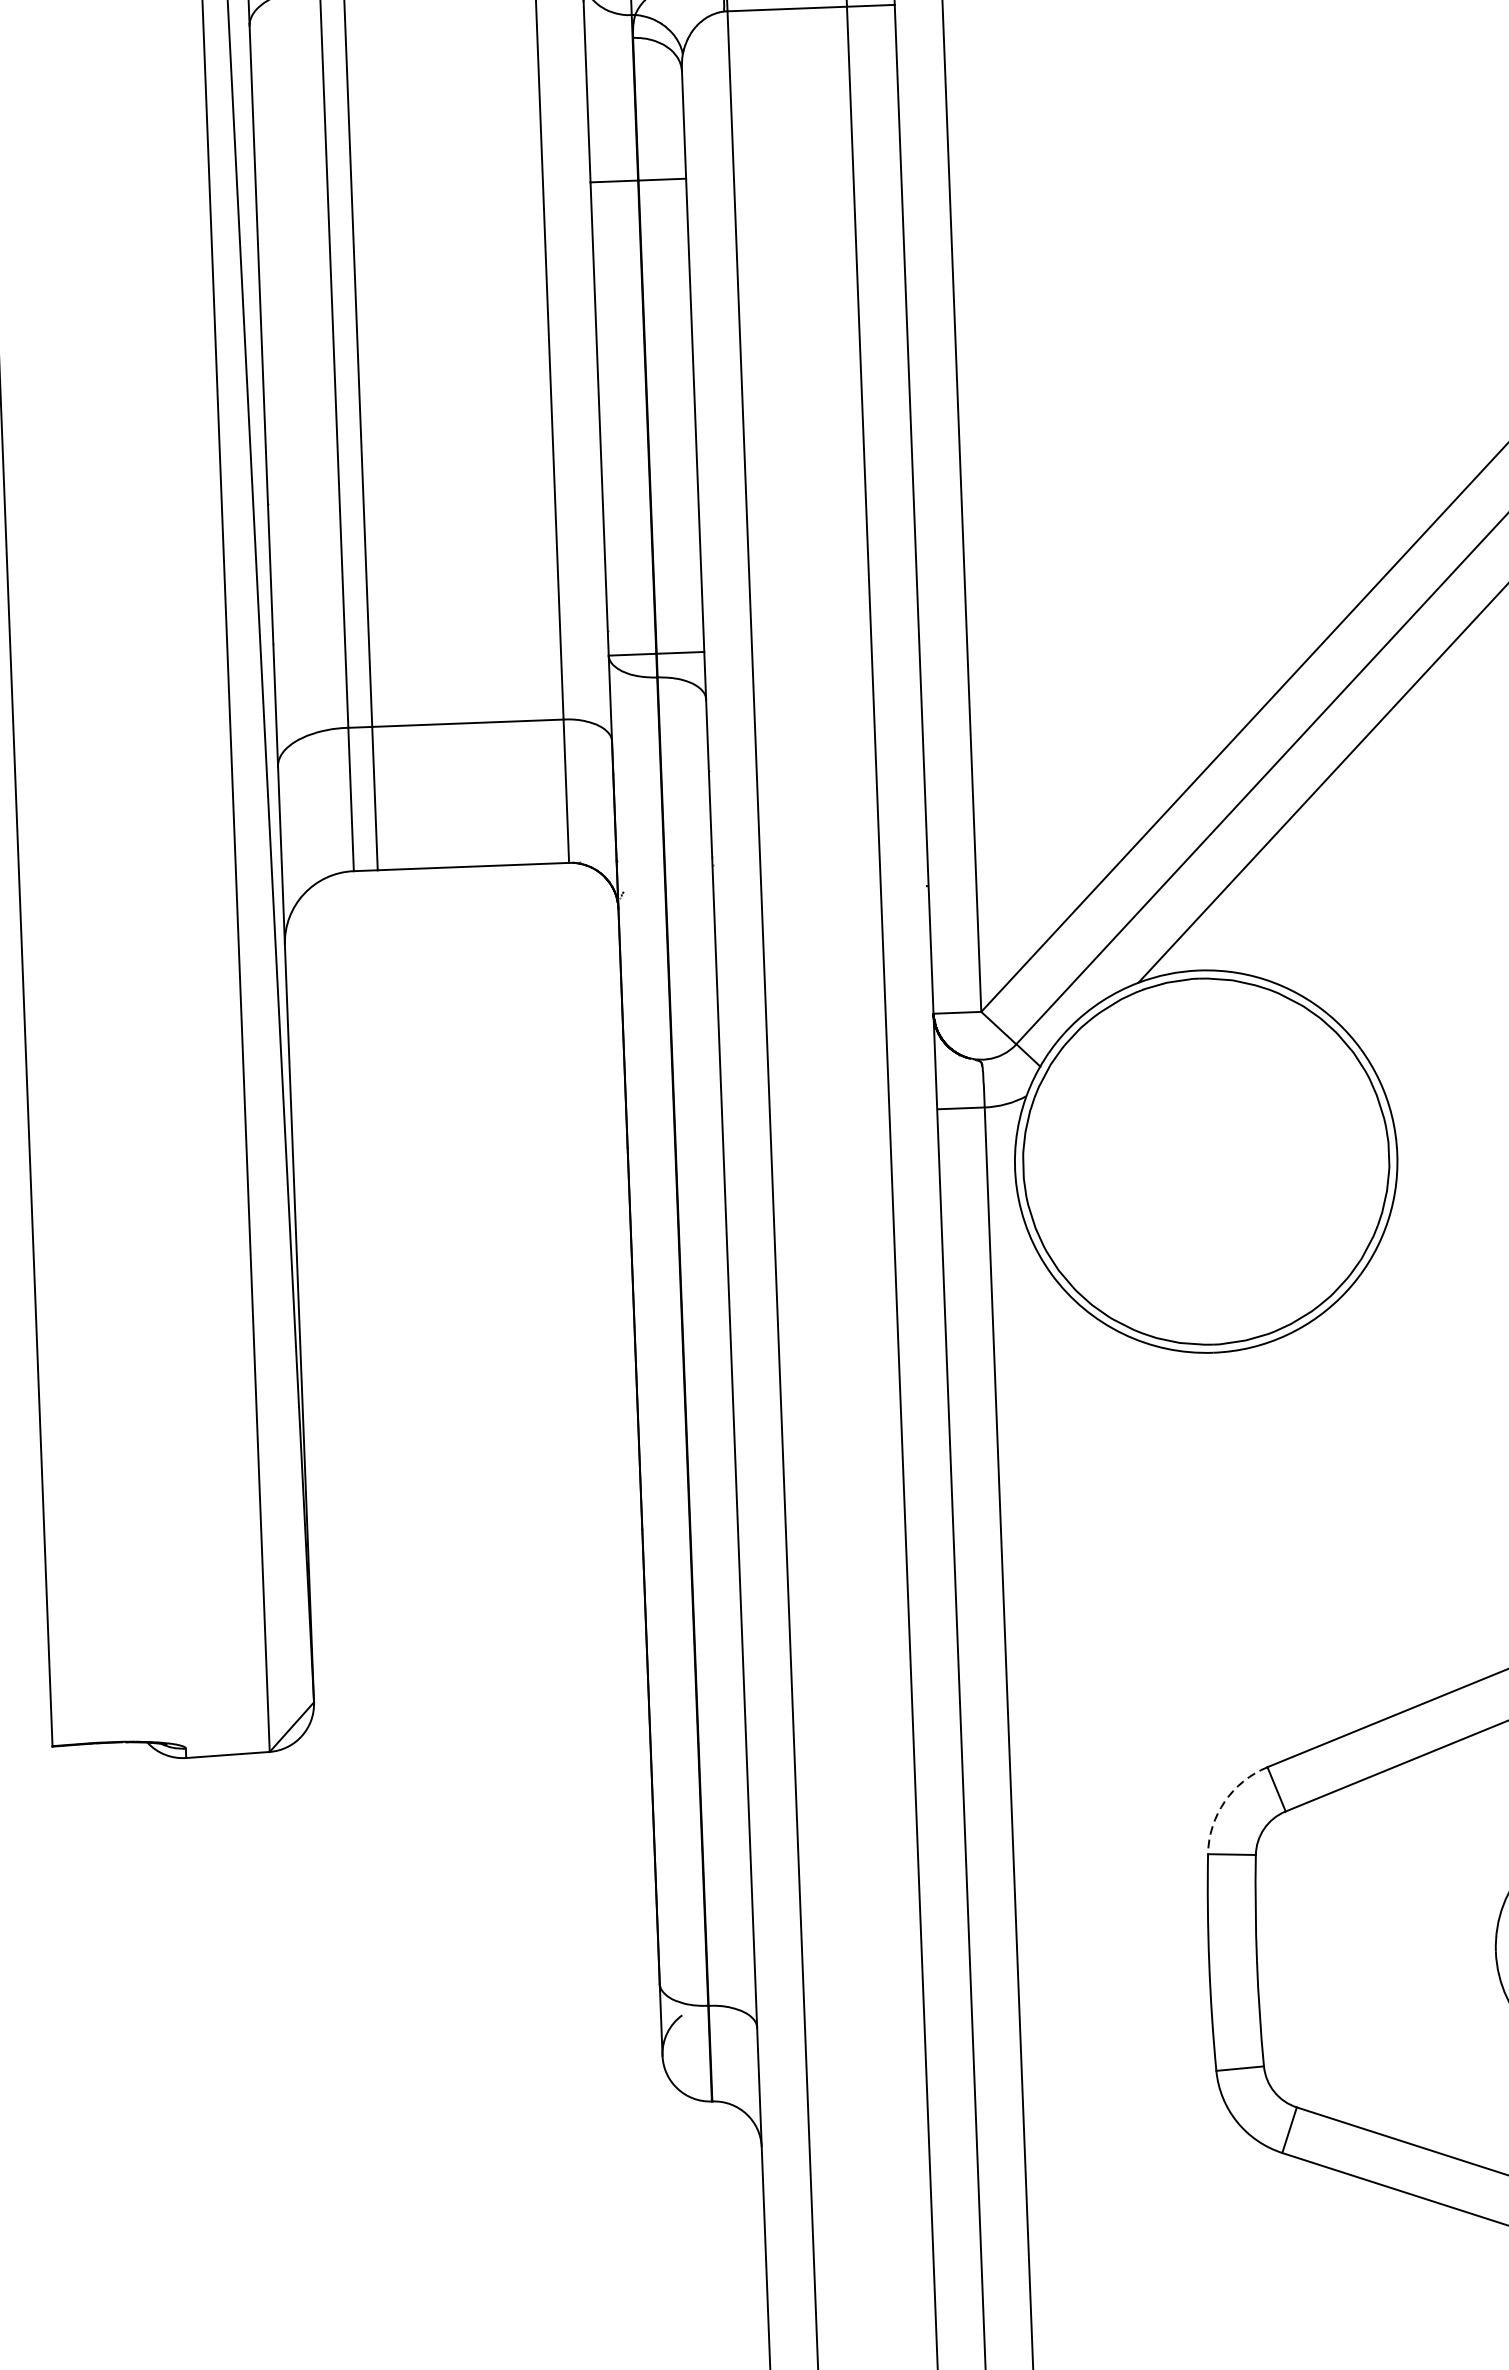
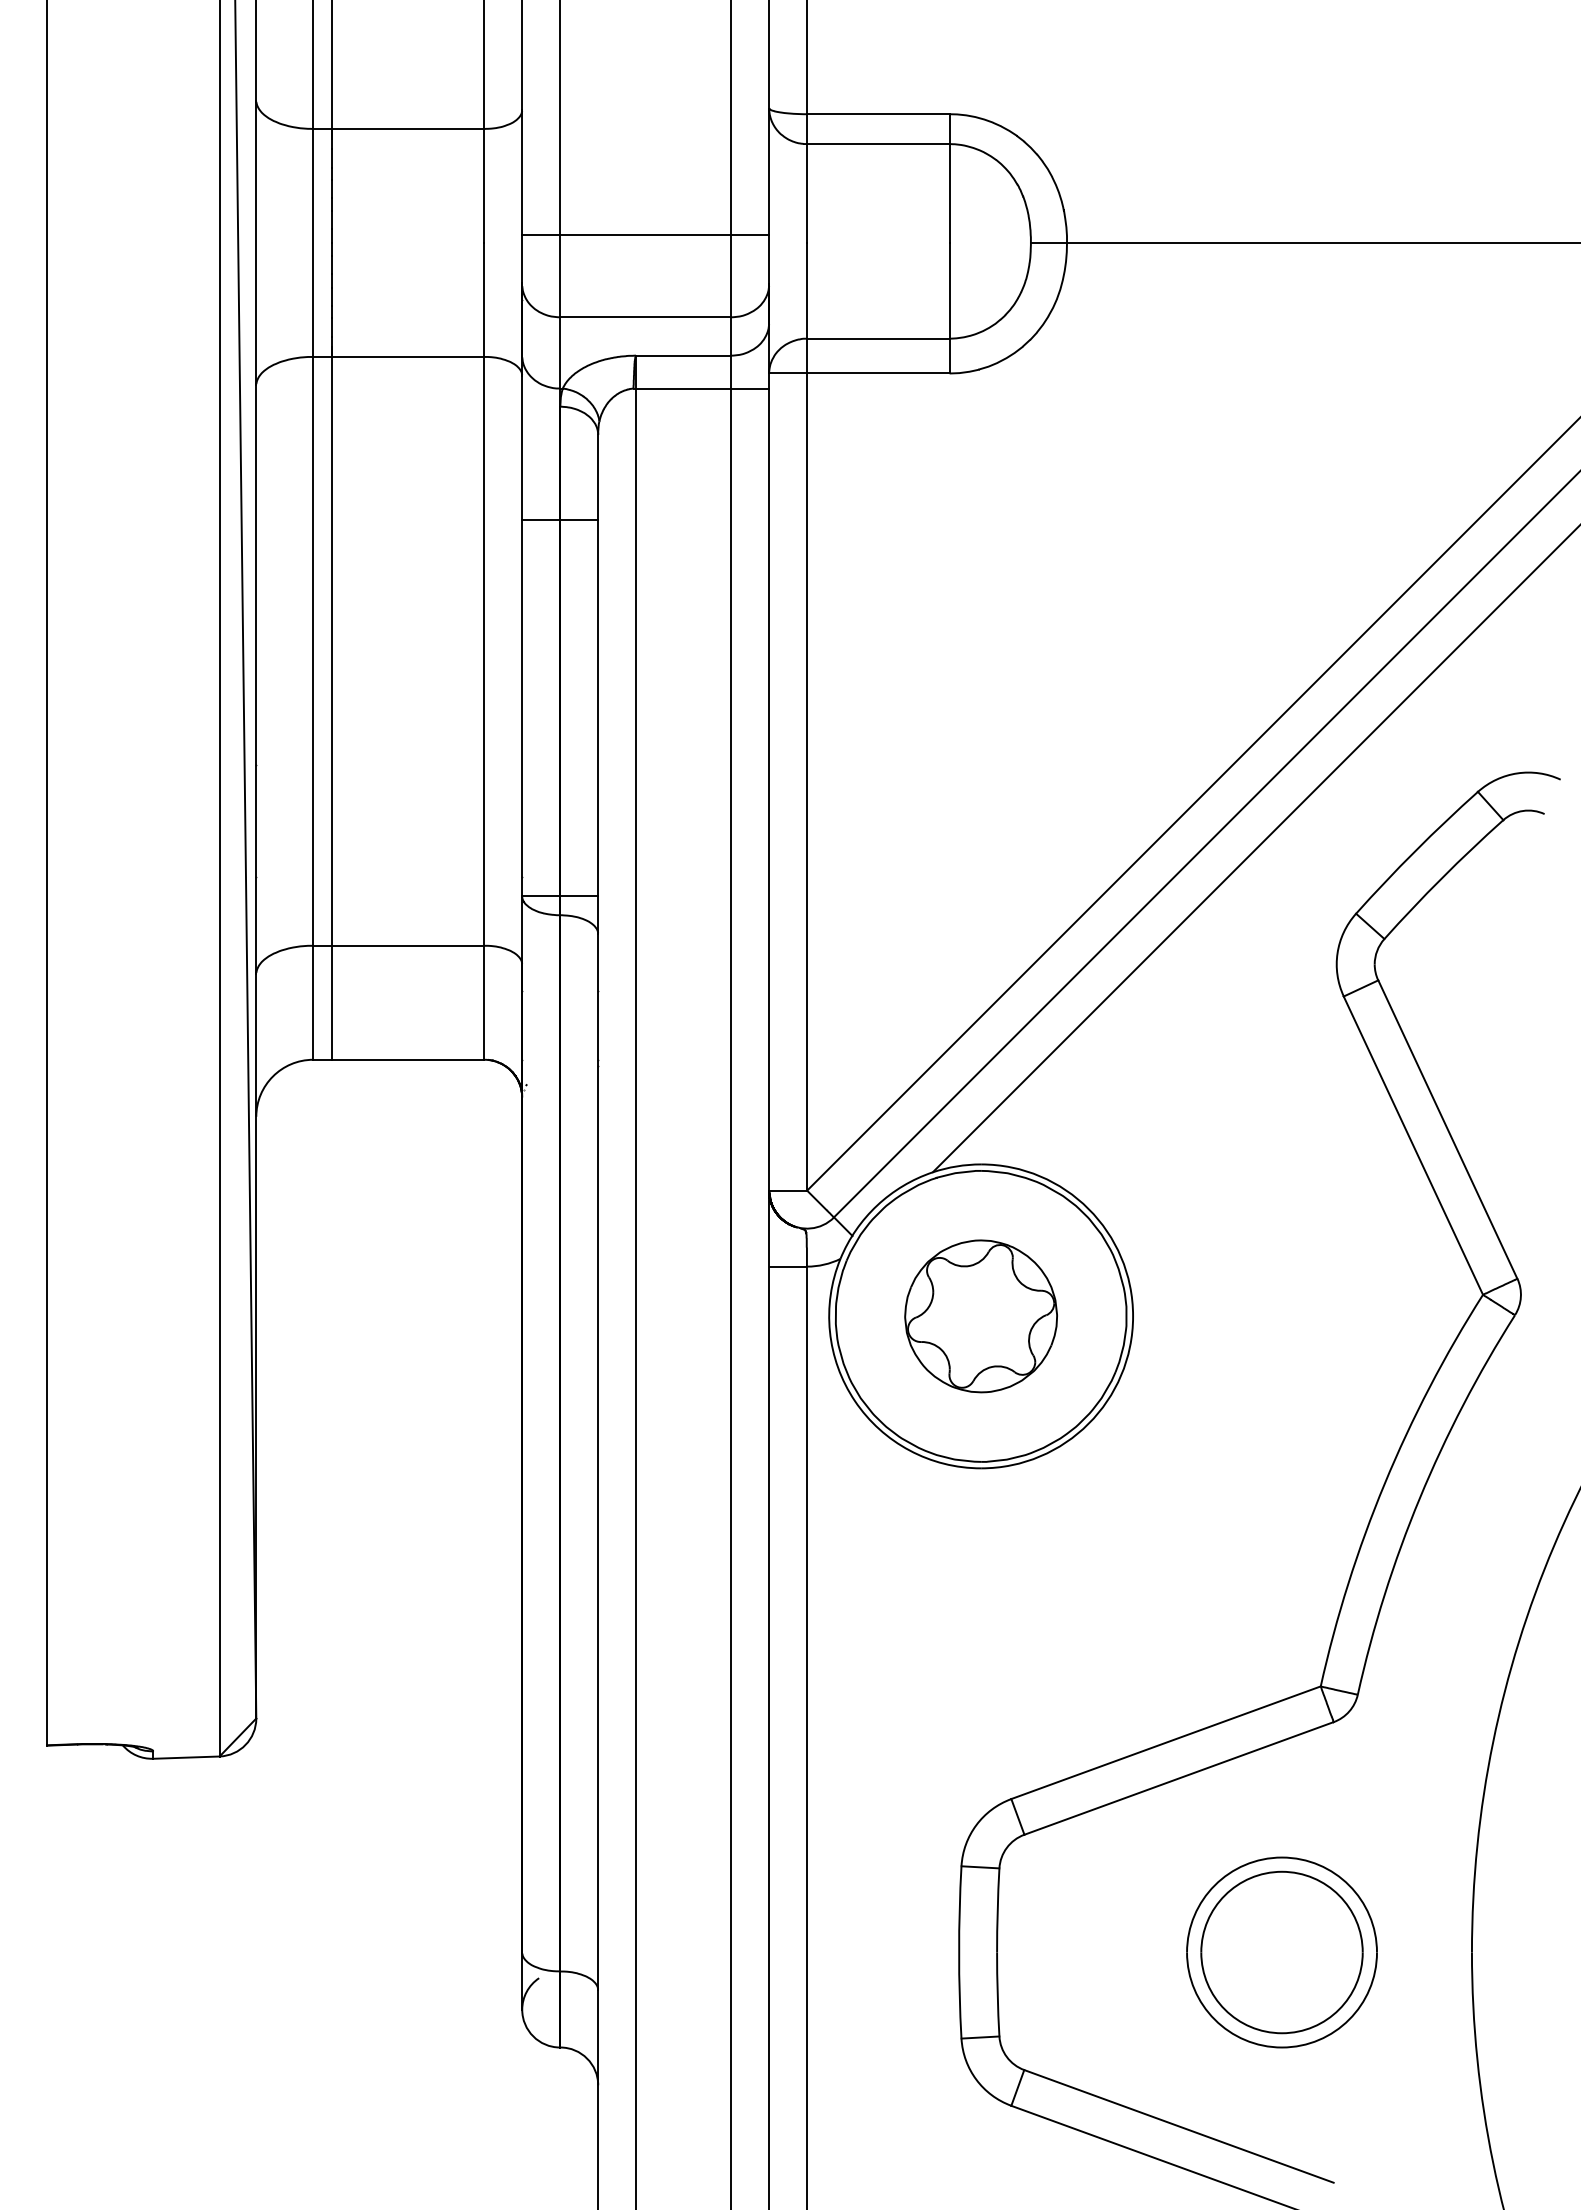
part: (1205, 1161) -> (980, 1316), added
arc: (1224, 1802) -> (976, 1825), dashed -> solid

